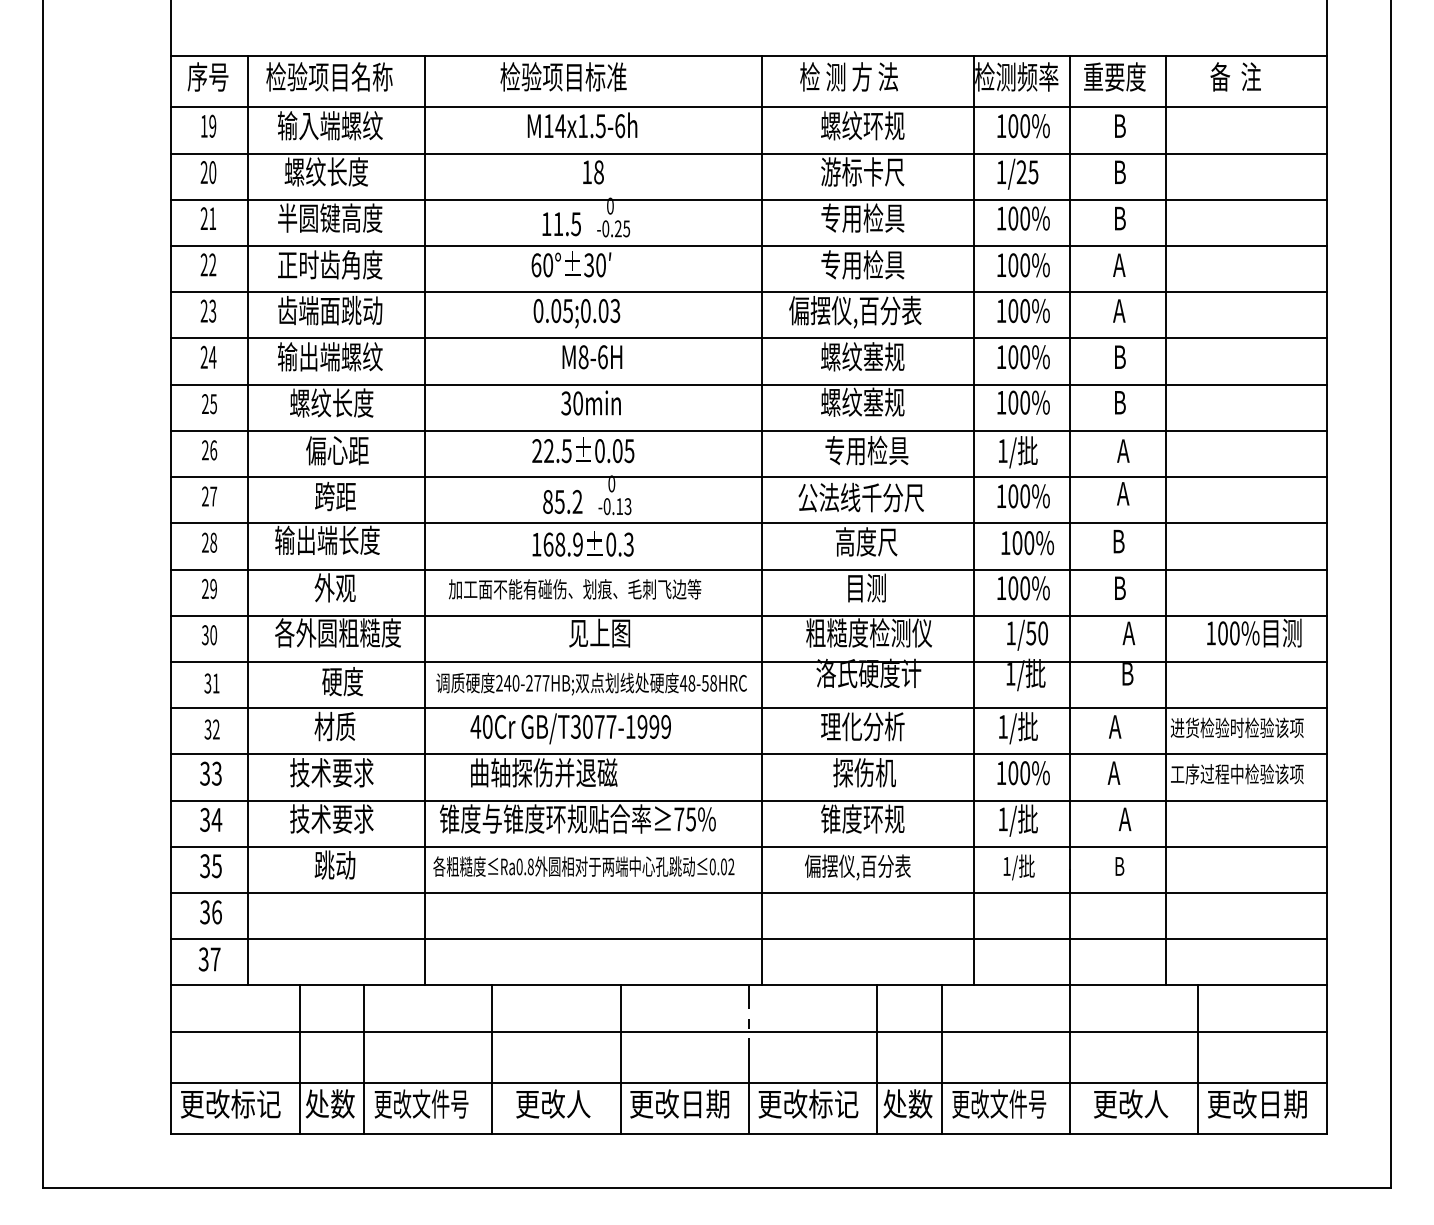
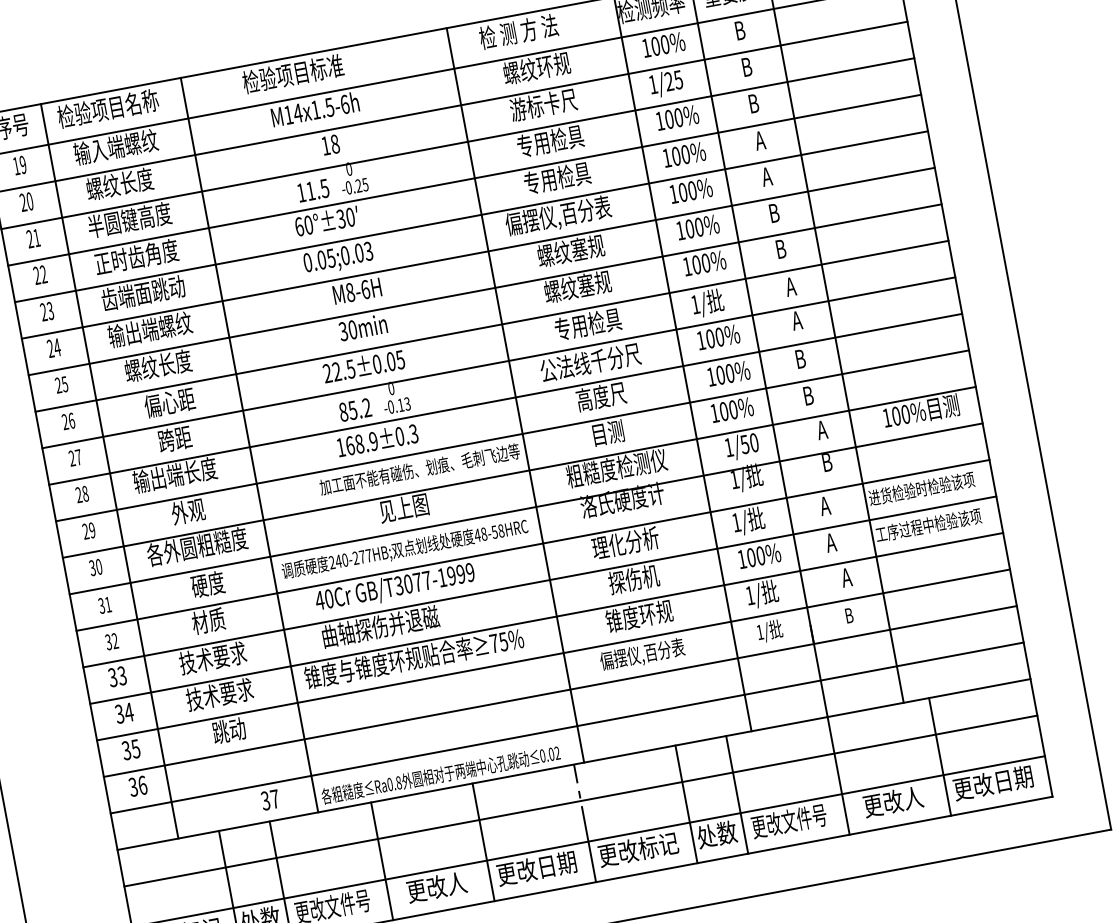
text: (575, 589) -> (420, 469), moved
text: (583, 866) -> (440, 774), moved
text: (209, 959) -> (270, 800), moved

